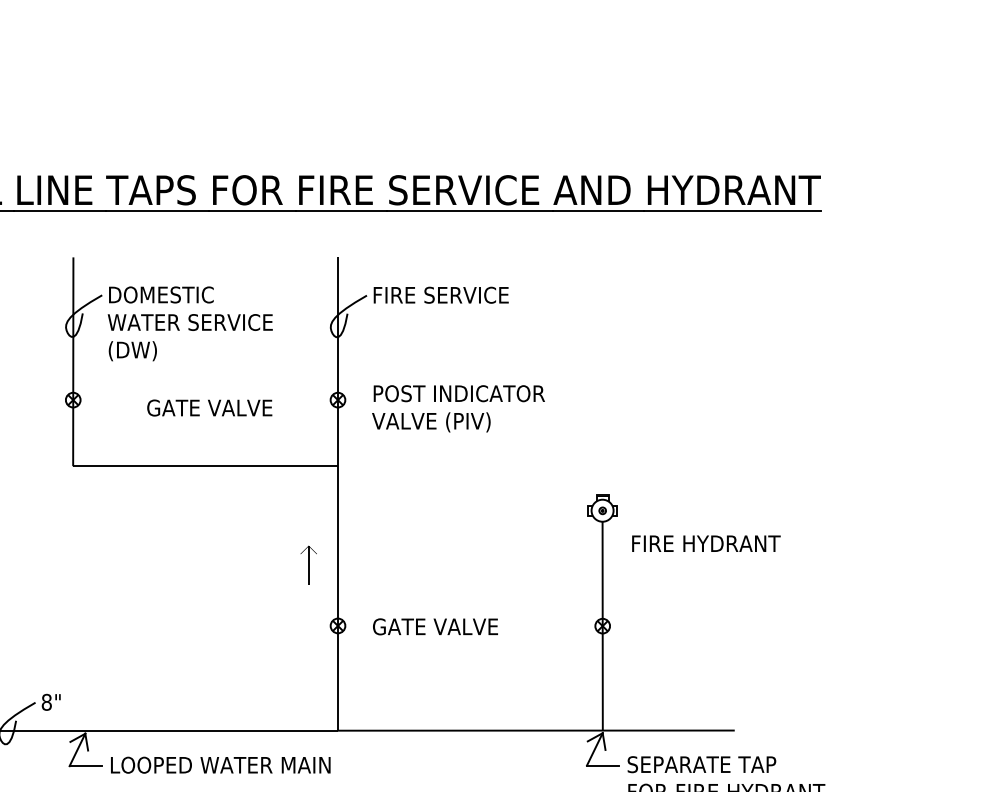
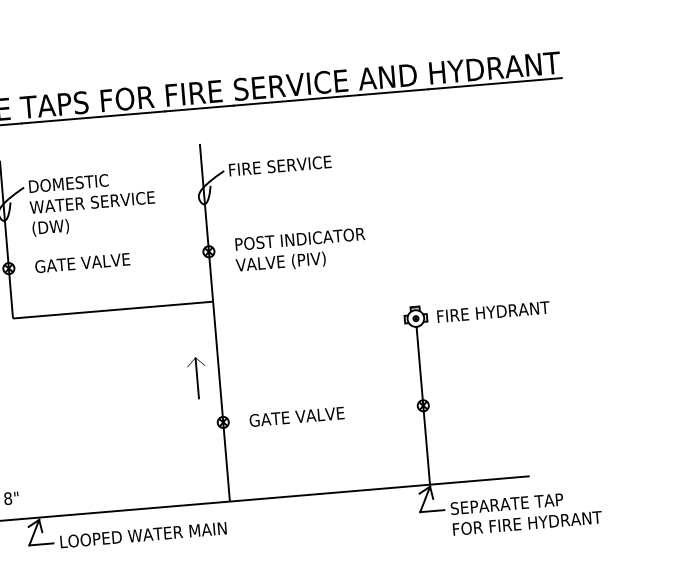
text: (209, 407) -> (82, 262), moved
text: (706, 543) -> (493, 311), moved
part: (308, 564) -> (197, 377), size x1.43

